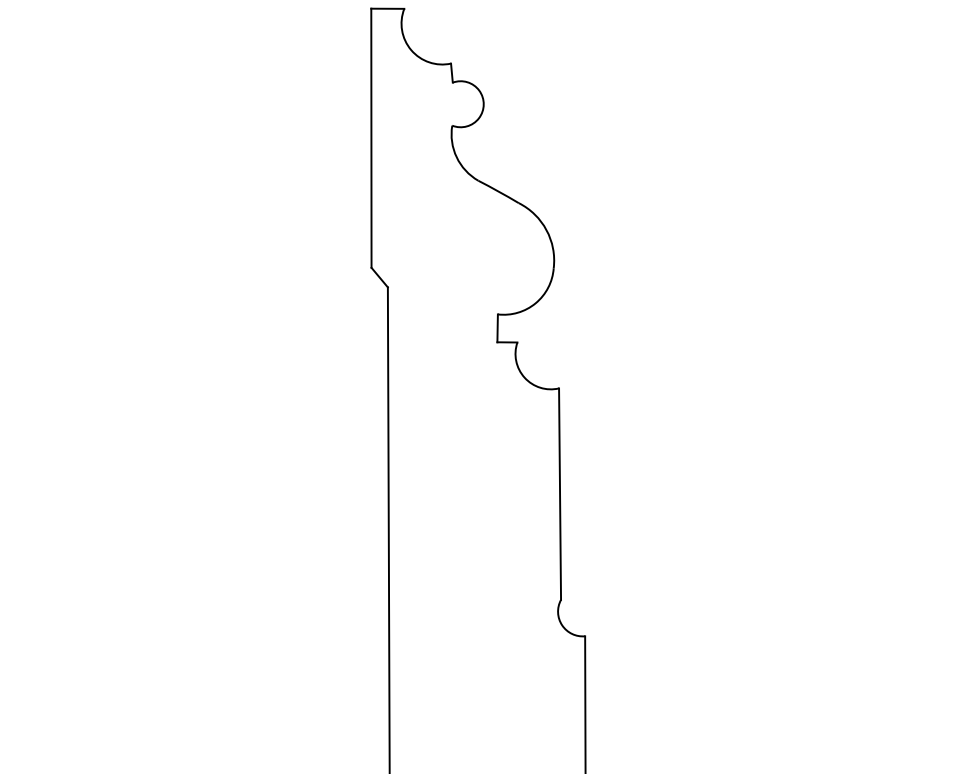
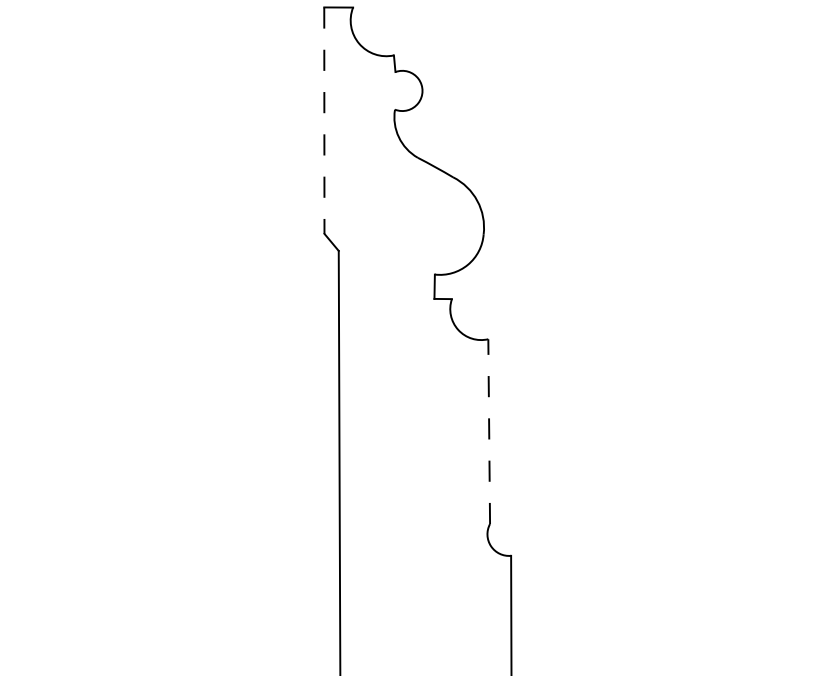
line: (371, 138) -> (324, 120), solid -> dashed
line: (560, 494) -> (489, 431), solid -> dashed

